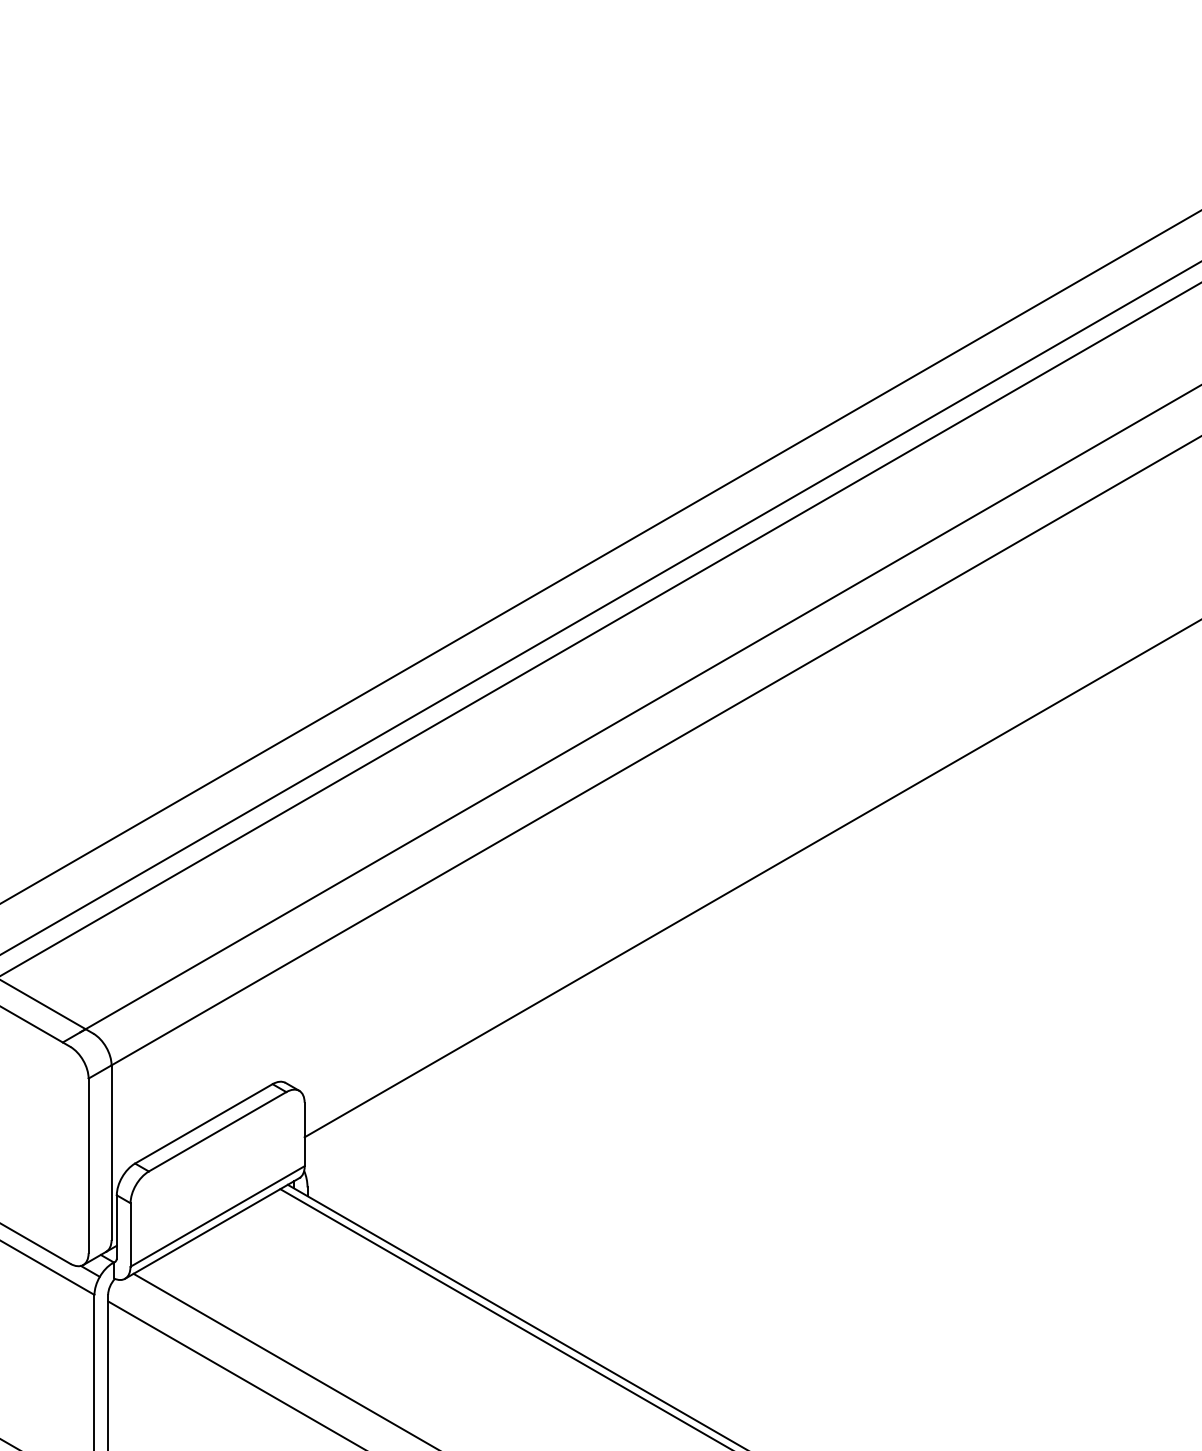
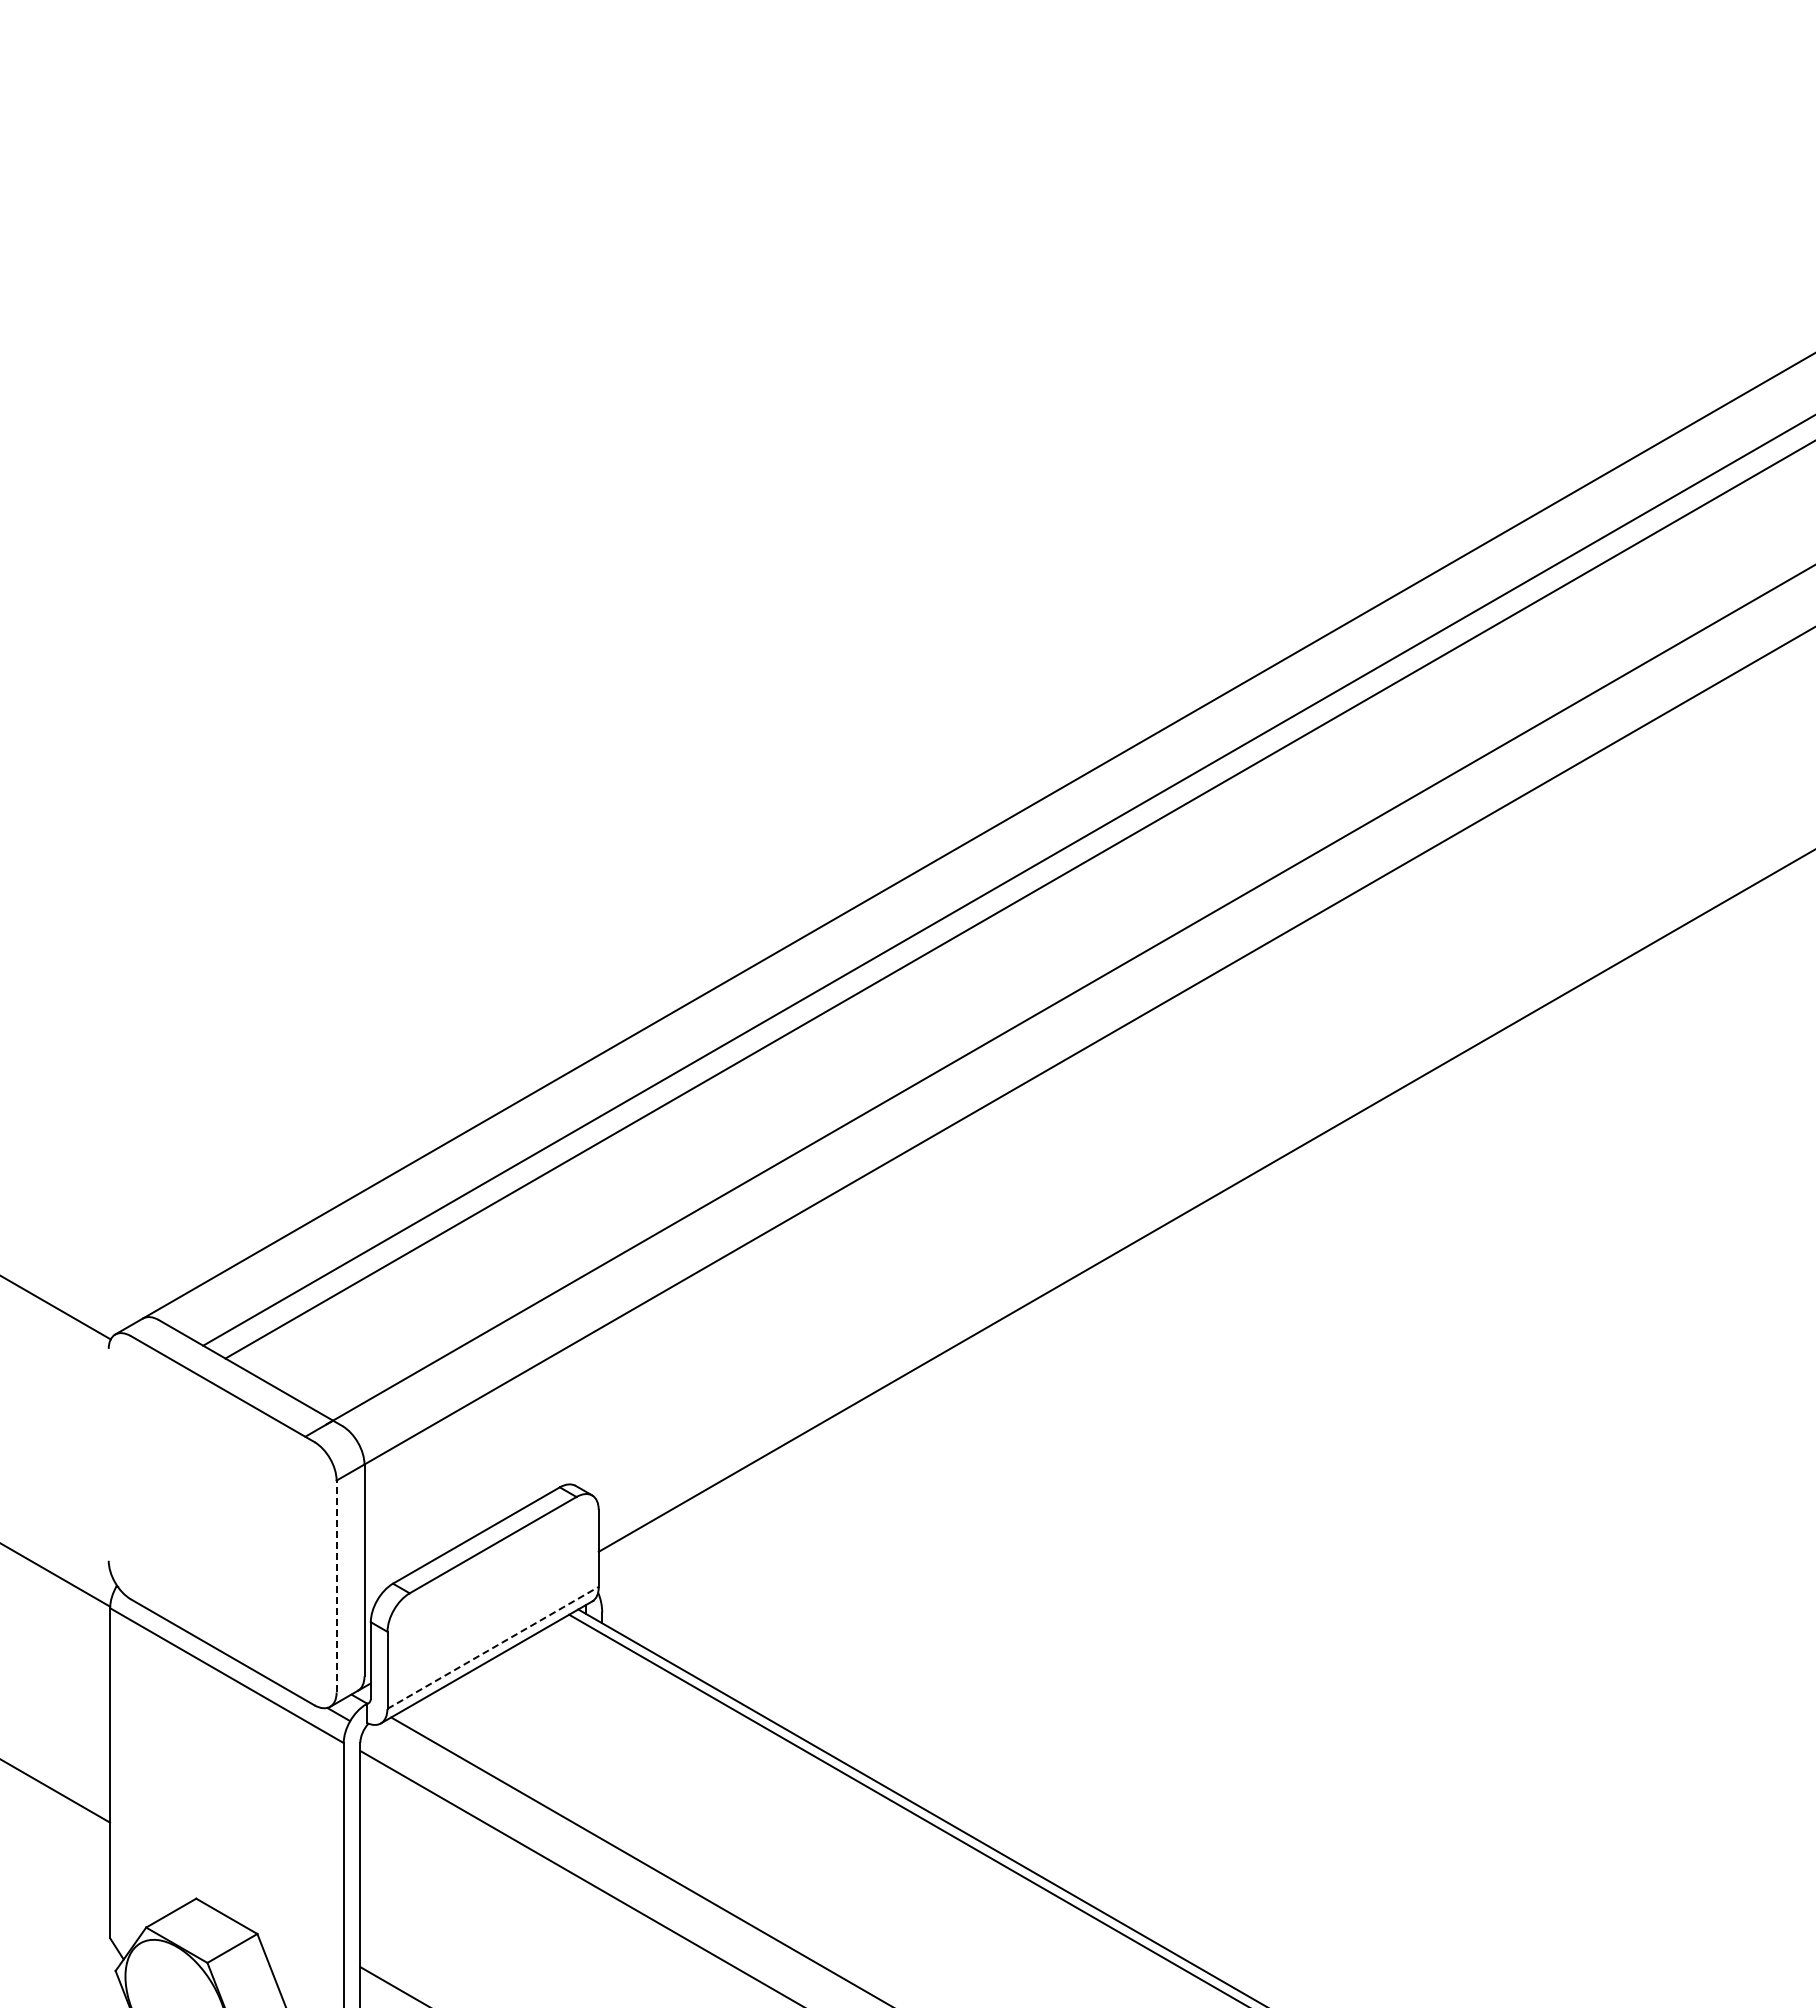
line: (88, 1165) -> (336, 1586), solid -> dashed
line: (217, 1216) -> (493, 1647), solid -> dashed

